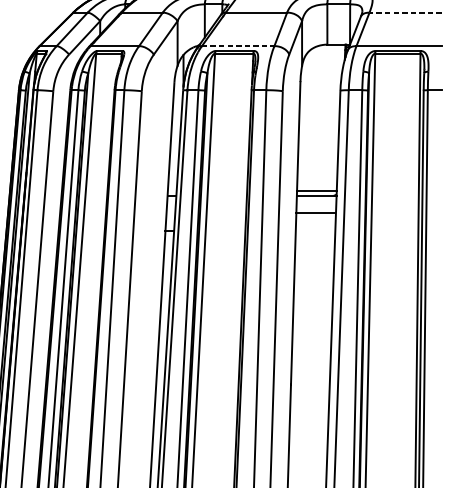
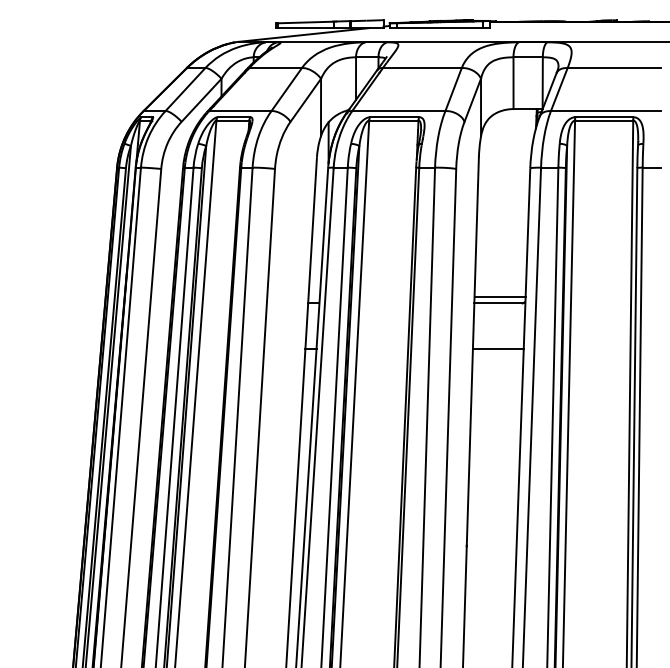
line: (405, 13) -> (613, 68), dashed -> solid
line: (237, 46) -> (398, 111), dashed -> solid
line: (314, 213) -> (497, 349), moved

